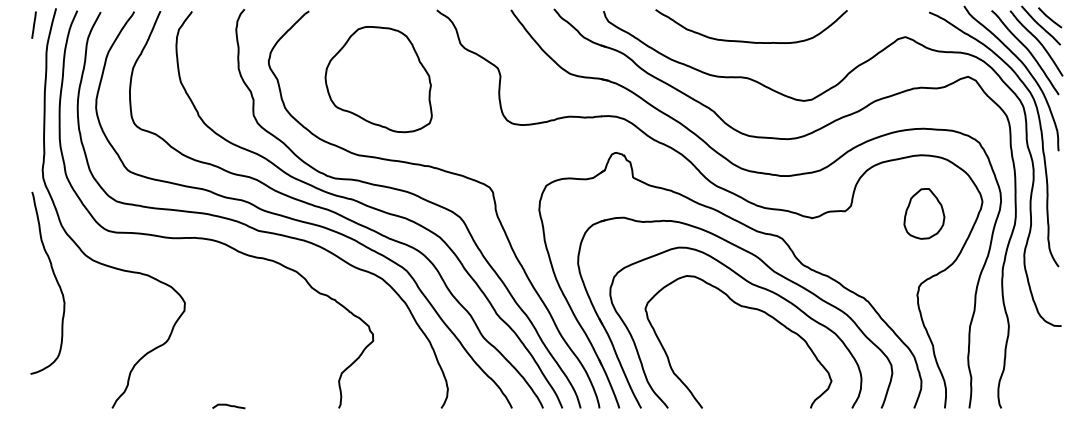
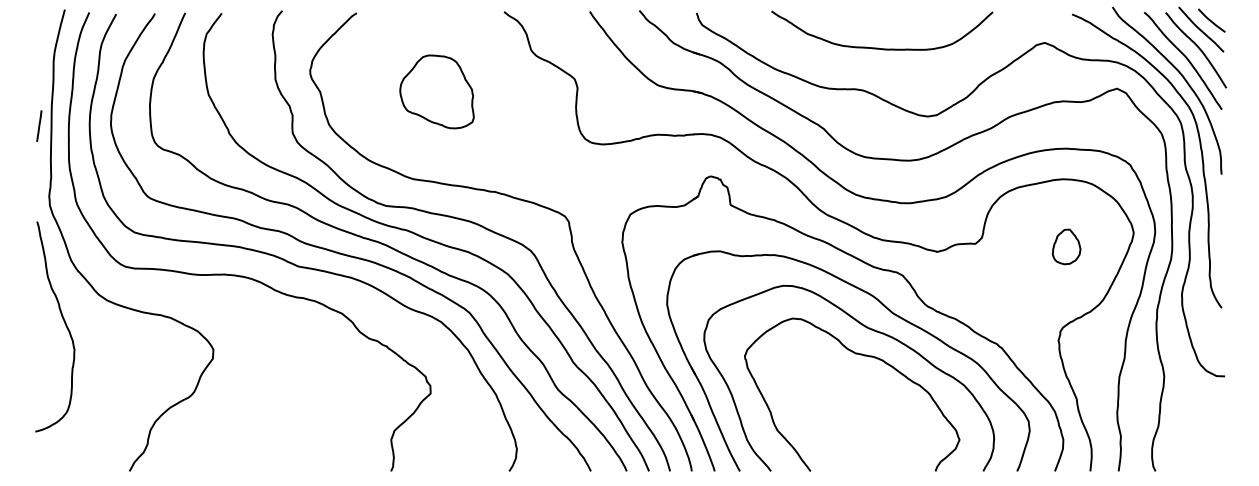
line: (34, 24) -> (39, 125), moved
curve: (748, 41) -> (878, 47), moved
part: (378, 79) -> (436, 91), size x0.6
part: (924, 213) -> (1066, 246), size x0.6
curve: (229, 405) -> (264, 468), removed

